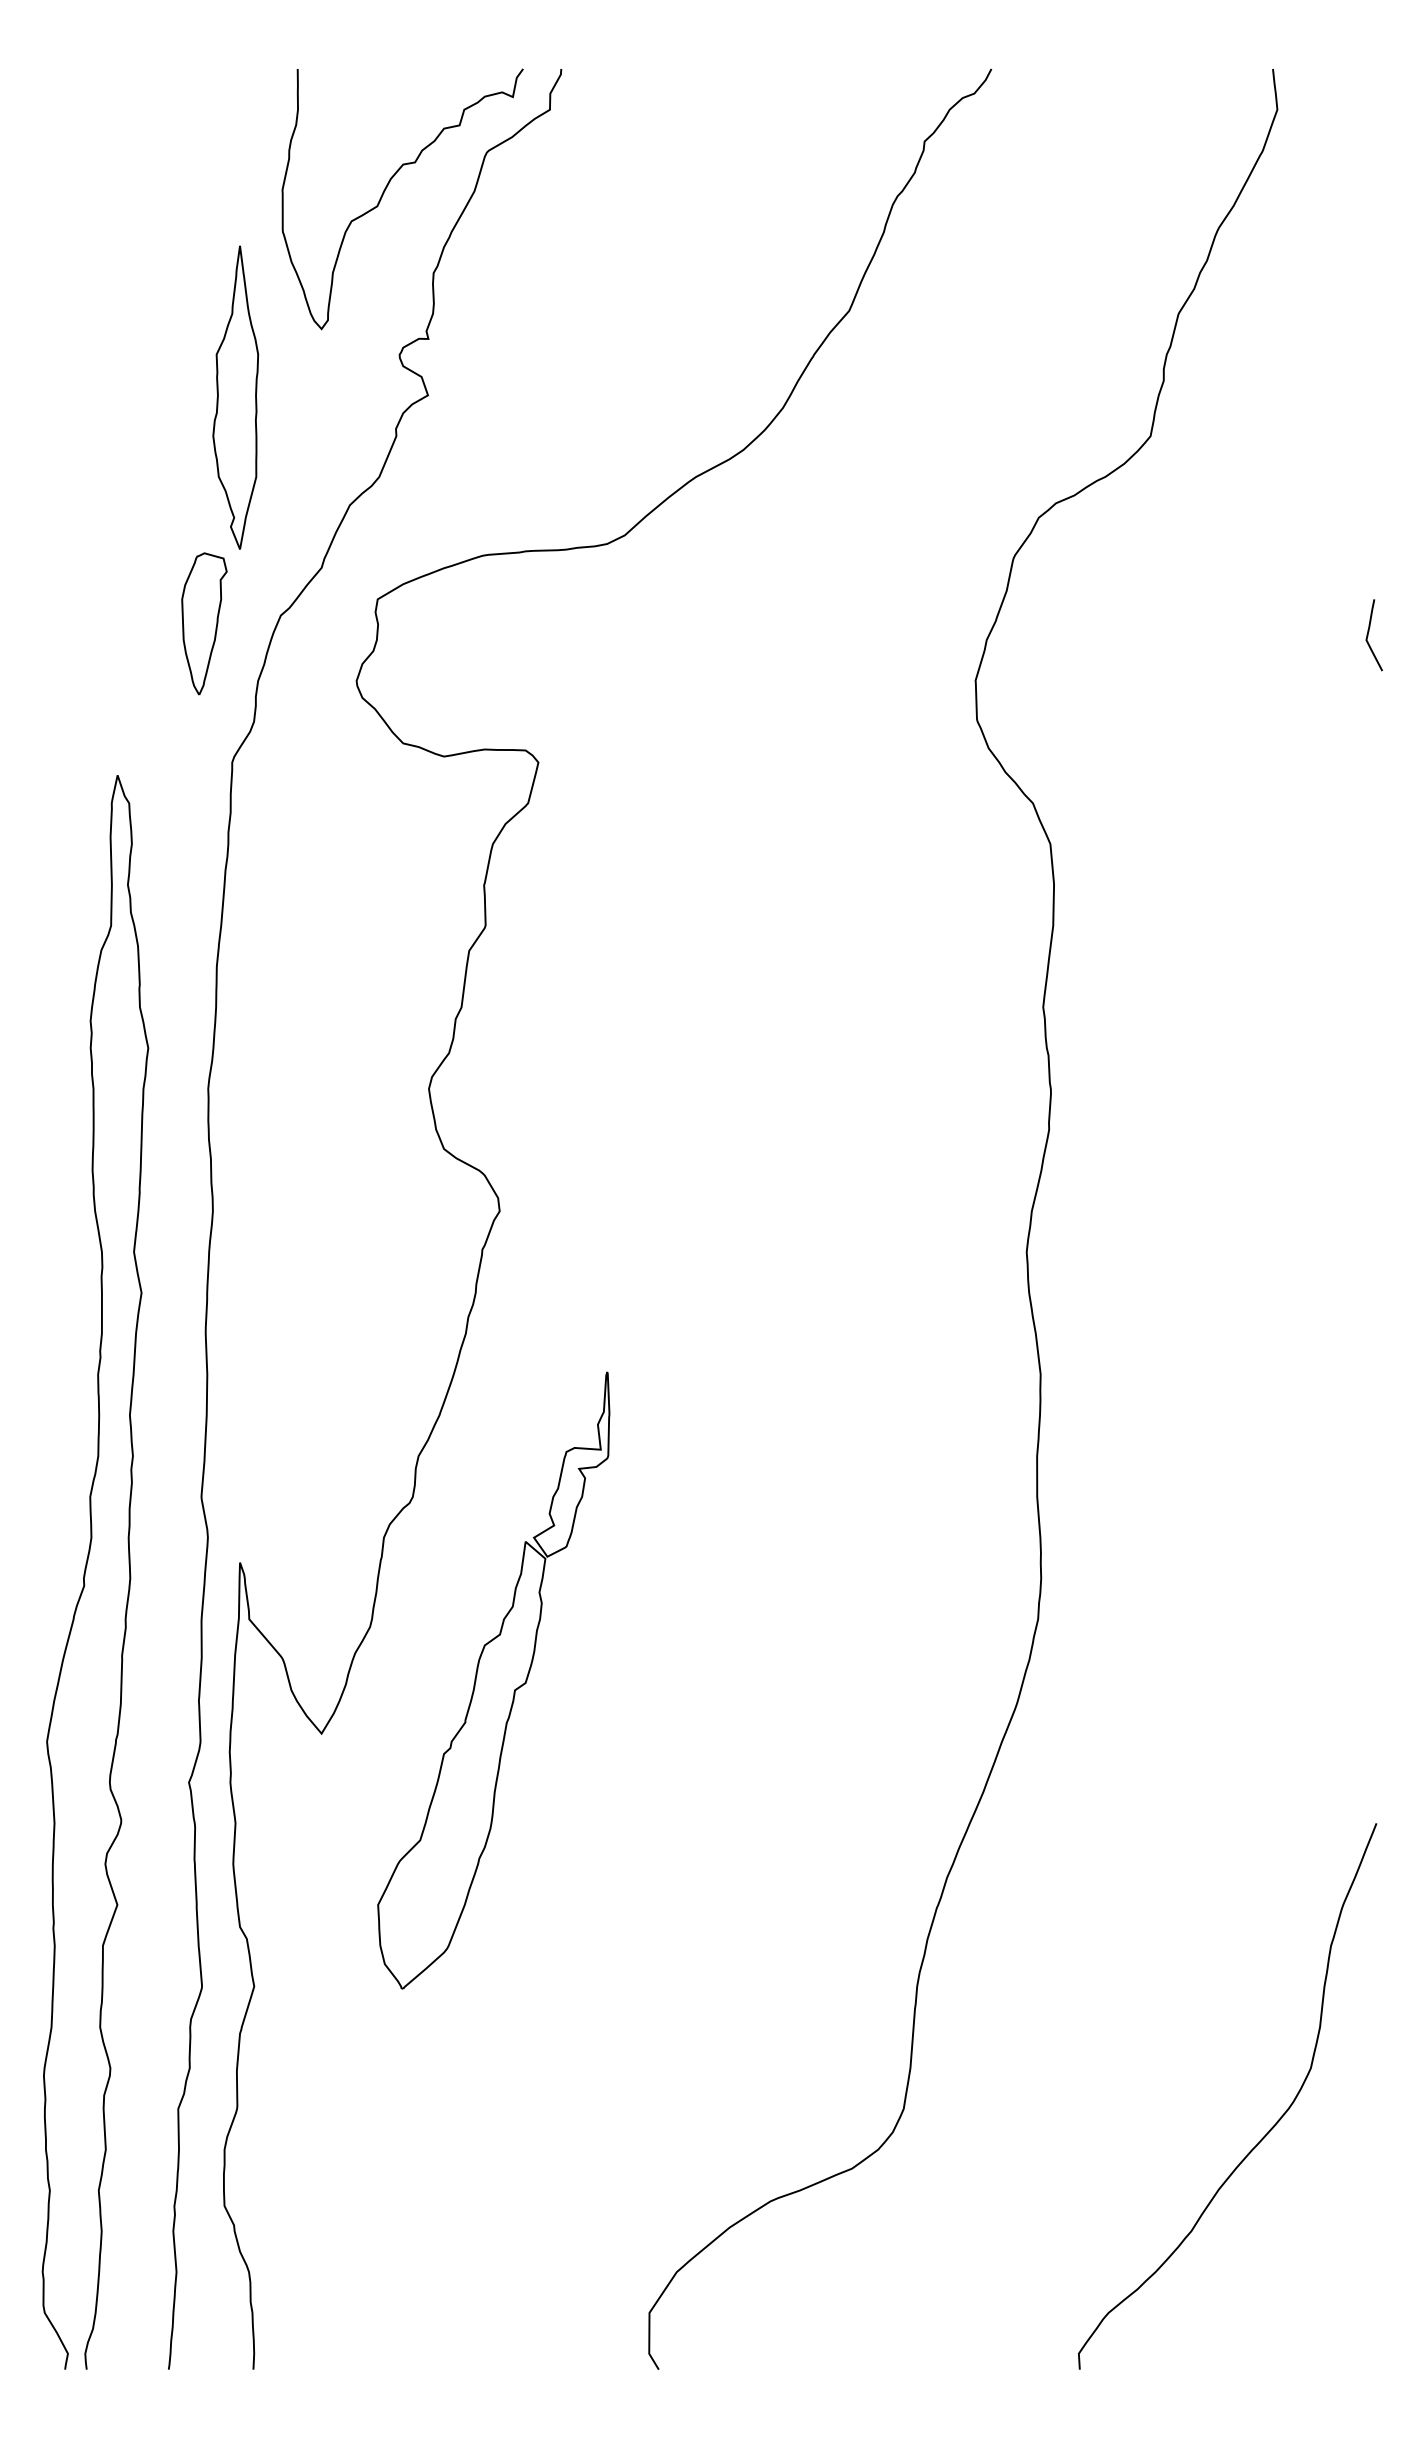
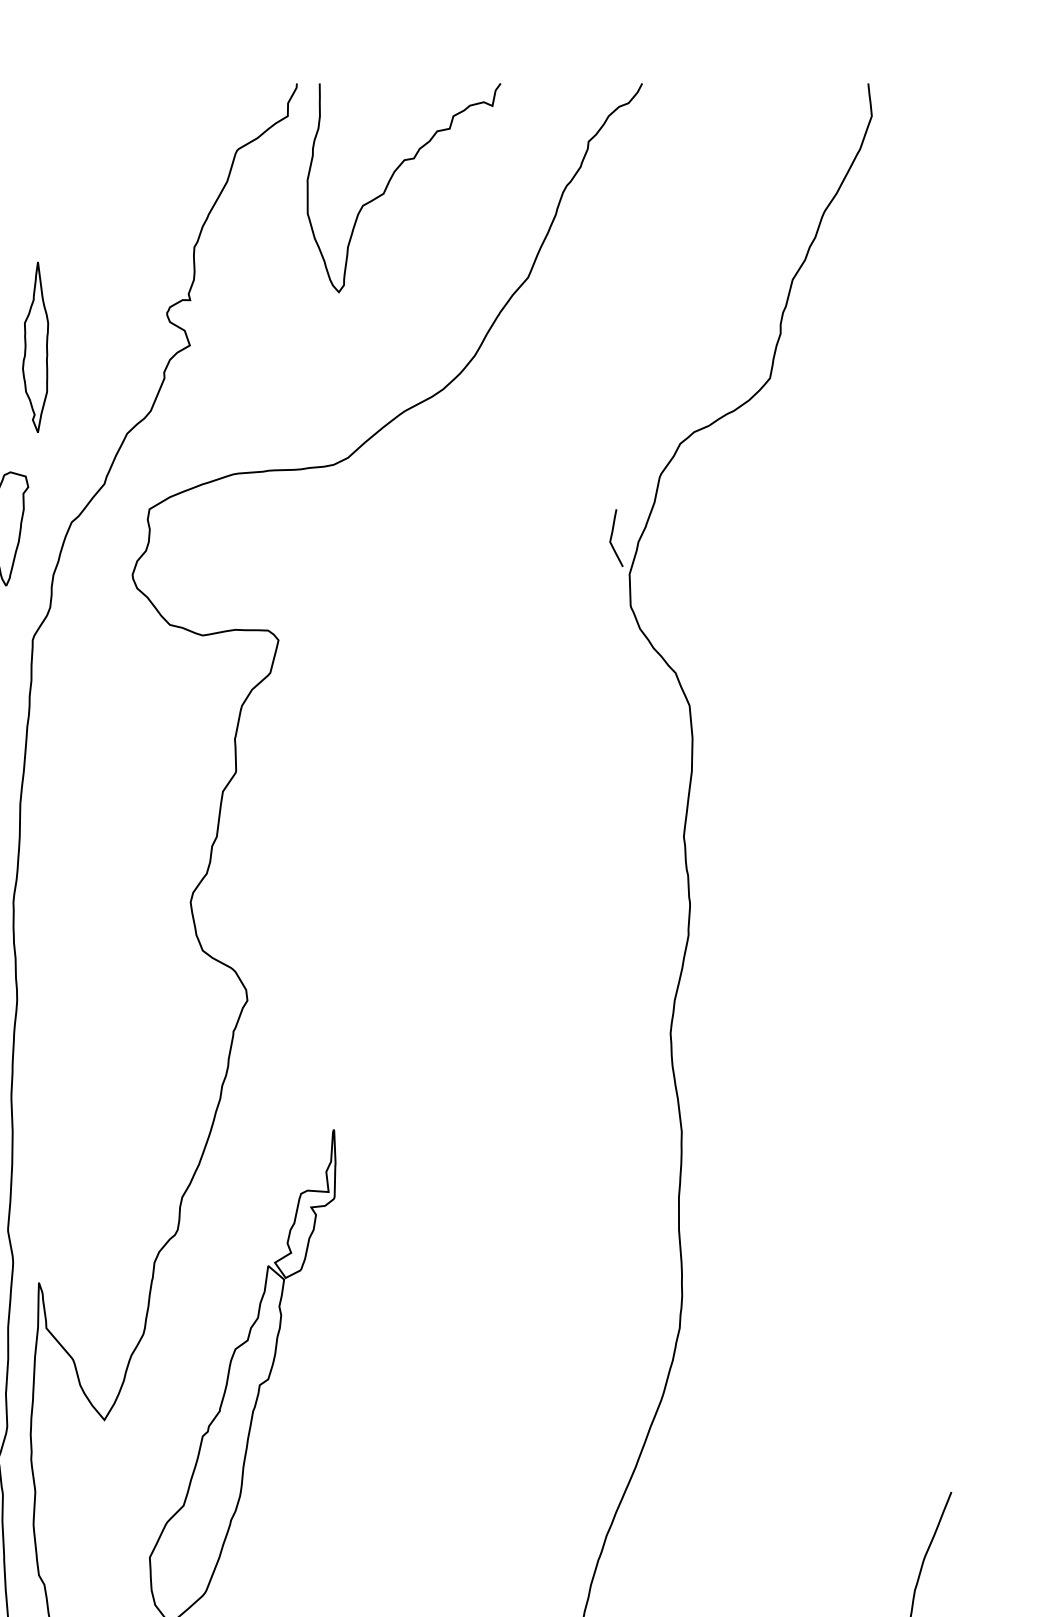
curve: (385, 191) -> (390, 181), moved
part: (235, 397) -> (35, 347), size x0.7
curve: (1369, 632) -> (612, 535), moved

